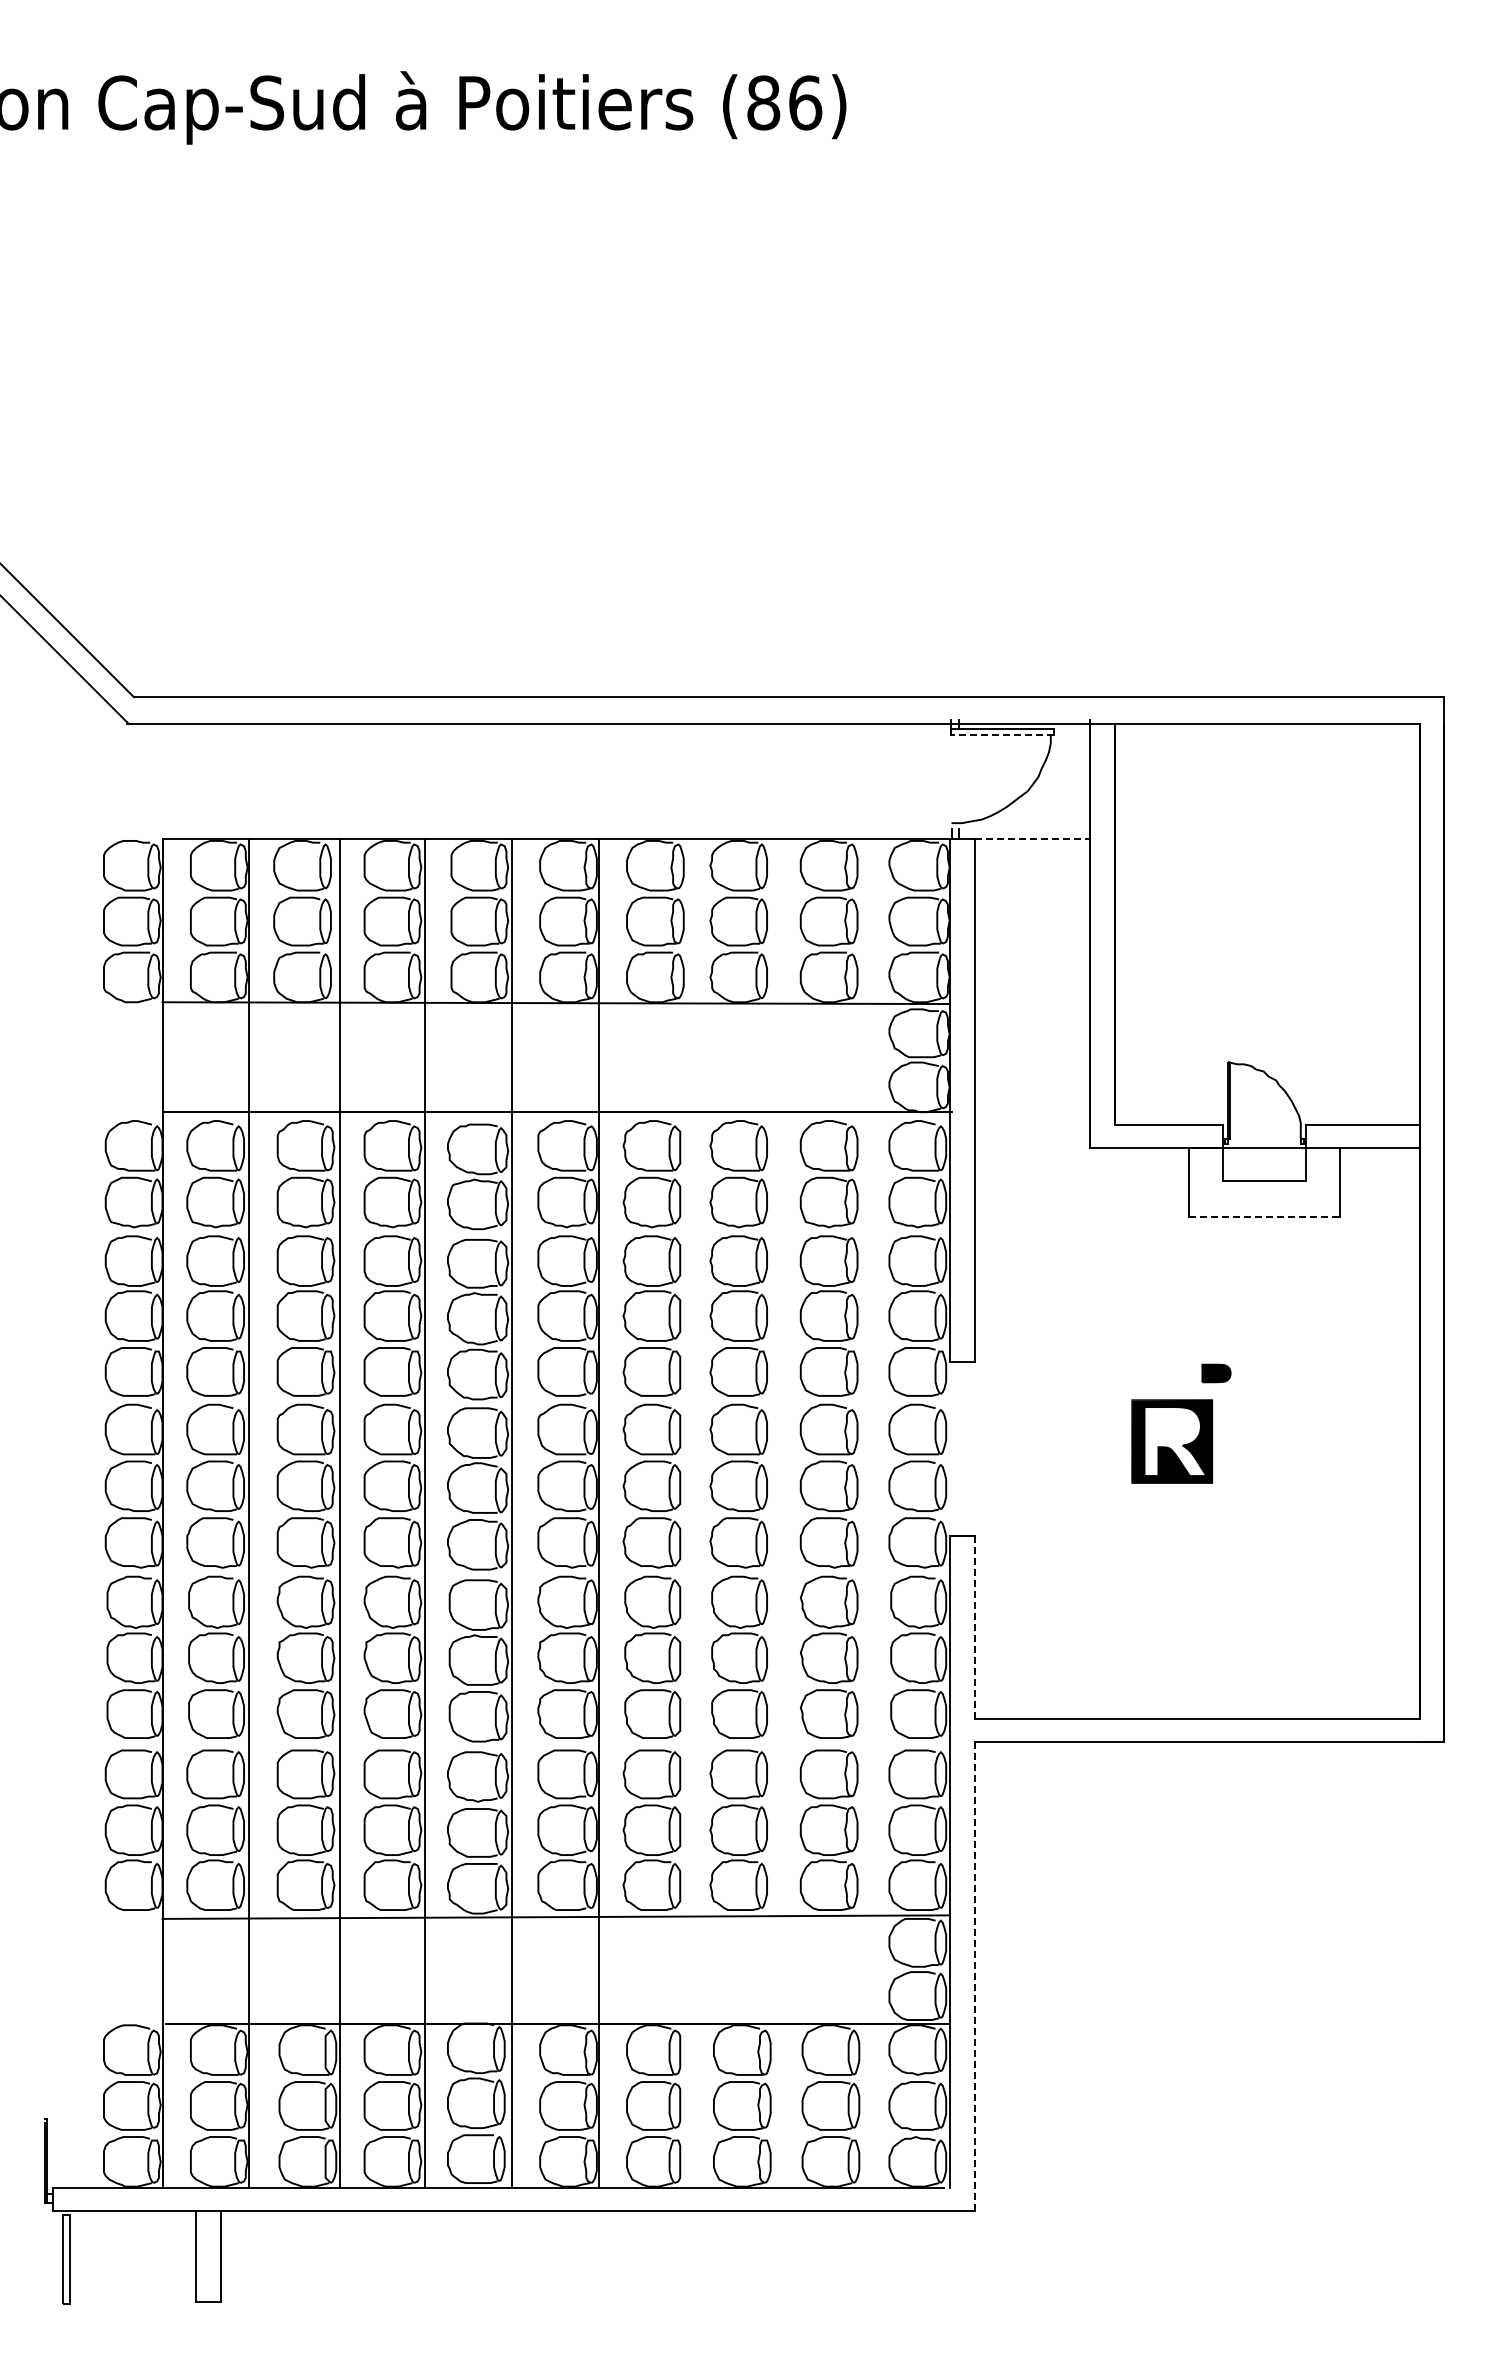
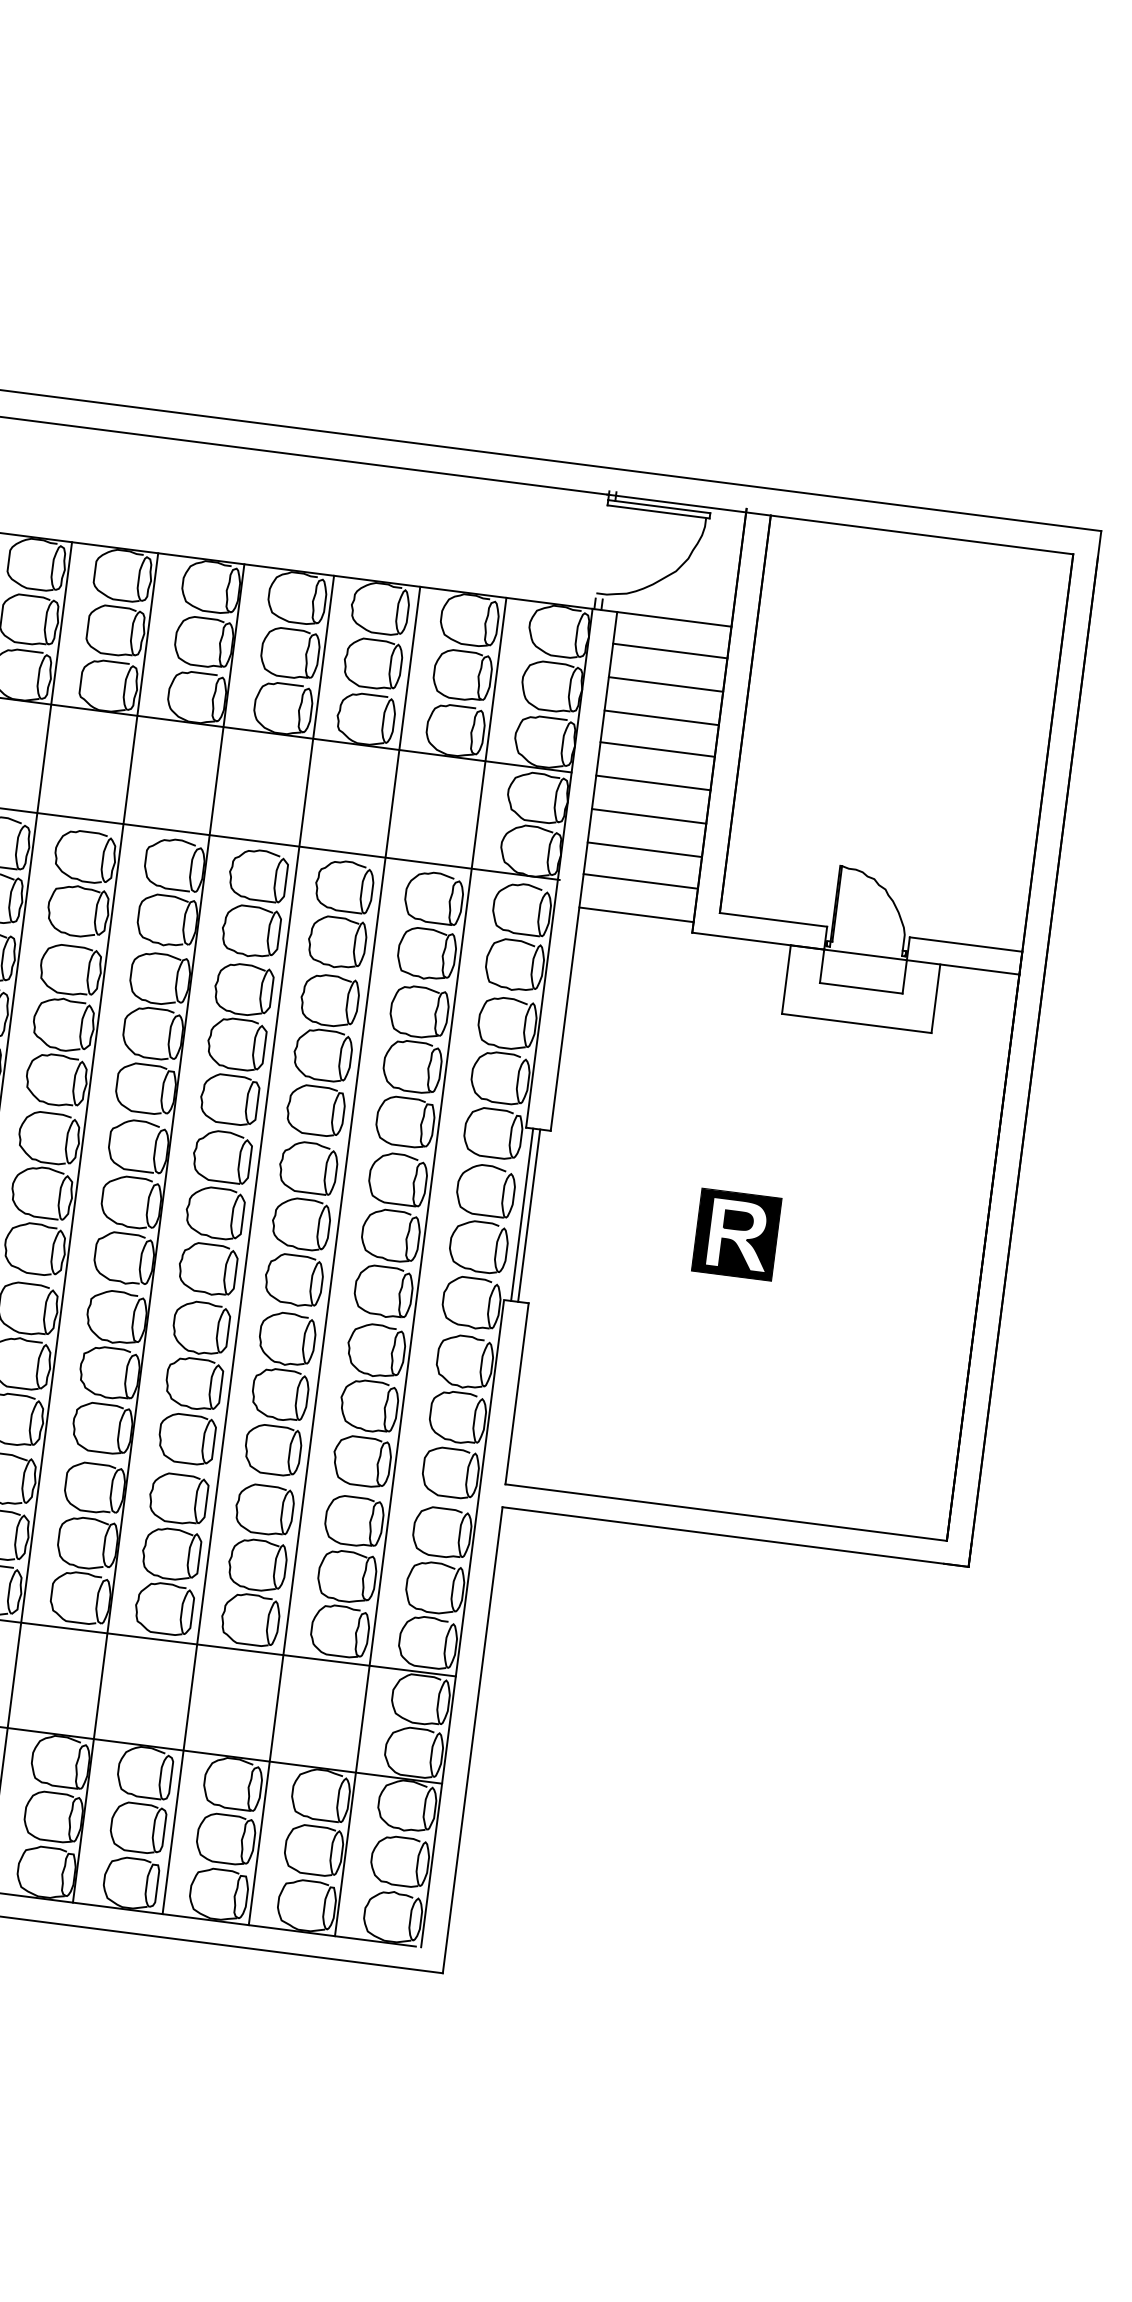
line: (1002, 734) -> (658, 511), dashed -> solid
line: (1032, 839) -> (674, 619), dashed -> solid
line: (1031, 871) -> (669, 651), added
line: (1031, 904) -> (665, 684), added
line: (1031, 938) -> (661, 717), added
line: (1031, 970) -> (657, 749), added
line: (1031, 1004) -> (652, 783), added
line: (1031, 1037) -> (648, 816), added
line: (1031, 1071) -> (644, 849), added
line: (1031, 1103) -> (640, 881), added
line: (1031, 1137) -> (635, 915), added
line: (1264, 1216) -> (856, 1023), dashed -> solid
part: (1216, 1373) -> (738, 1220), moved
line: (956, 1448) -> (521, 1214), added
line: (963, 1448) -> (528, 1215), added
line: (689, 1513) -> (248, 1244), added
line: (775, 1513) -> (334, 1255), added
line: (862, 1513) -> (420, 1266), added
line: (974, 1626) -> (517, 1393), dashed -> solid
line: (974, 1976) -> (472, 1740), dashed -> solid

